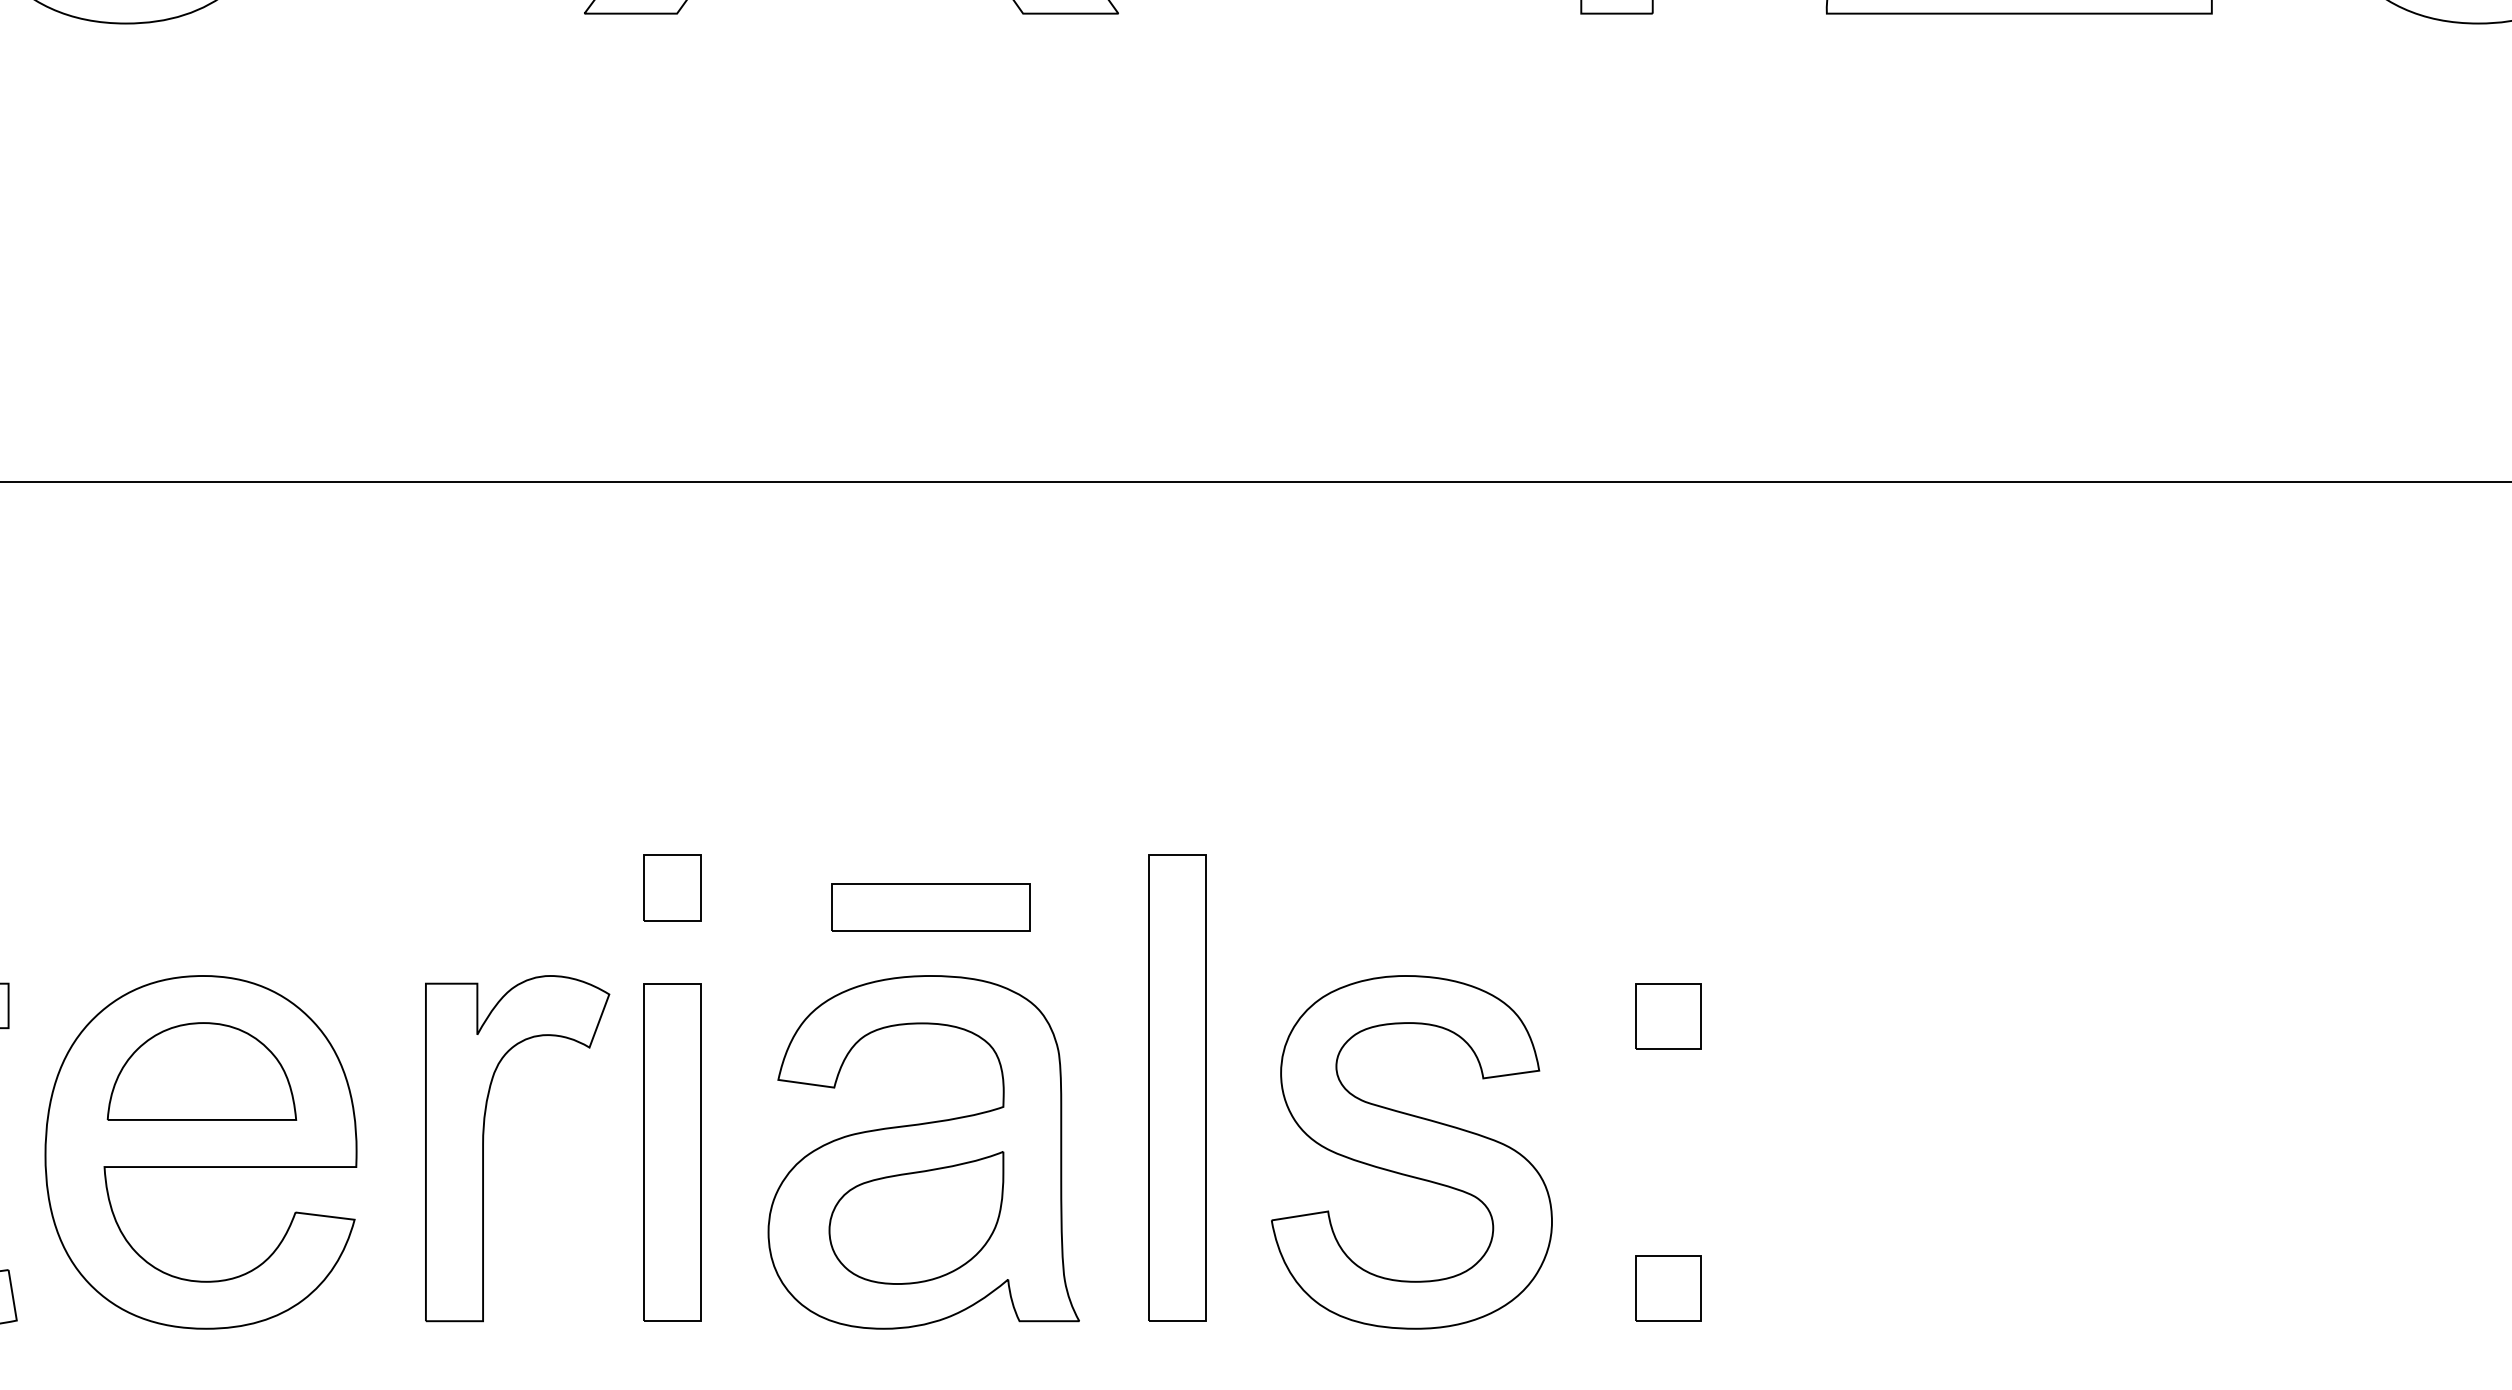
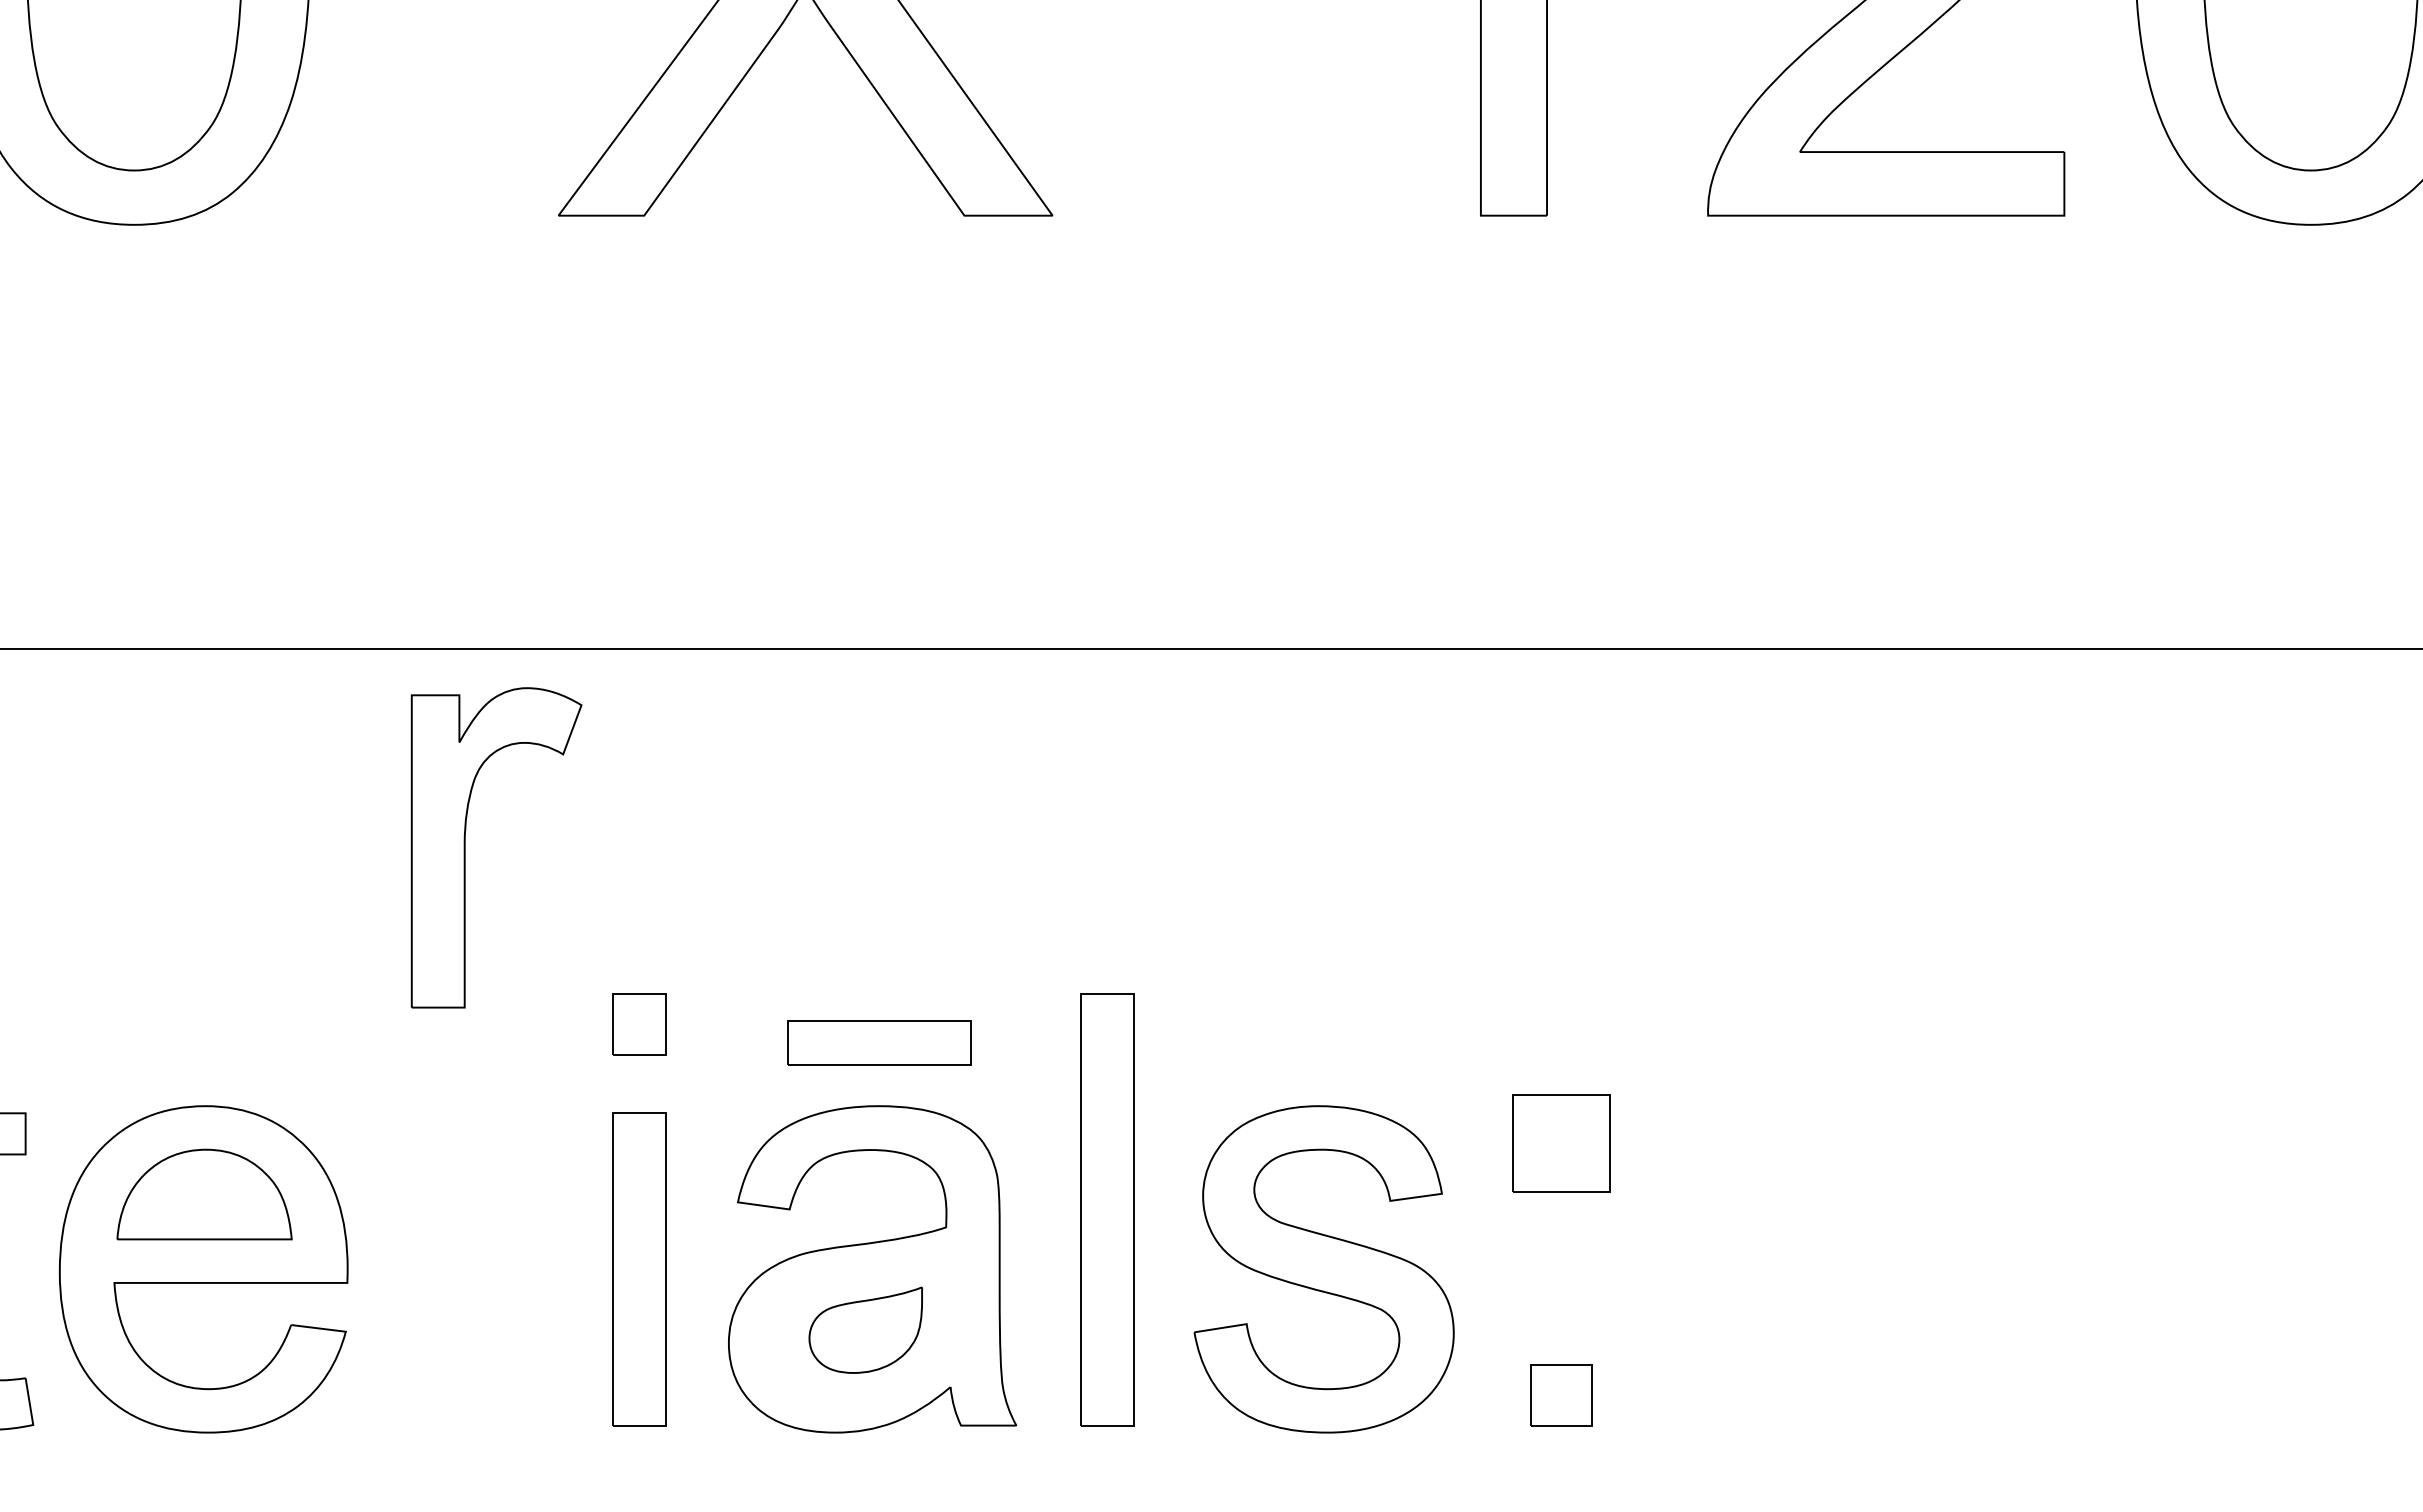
part: (1668, 1016) -> (1561, 1143), size x1.6
part: (483, 1148) -> (465, 847), moved
part: (916, 1218) -> (865, 1330), size x0.7

